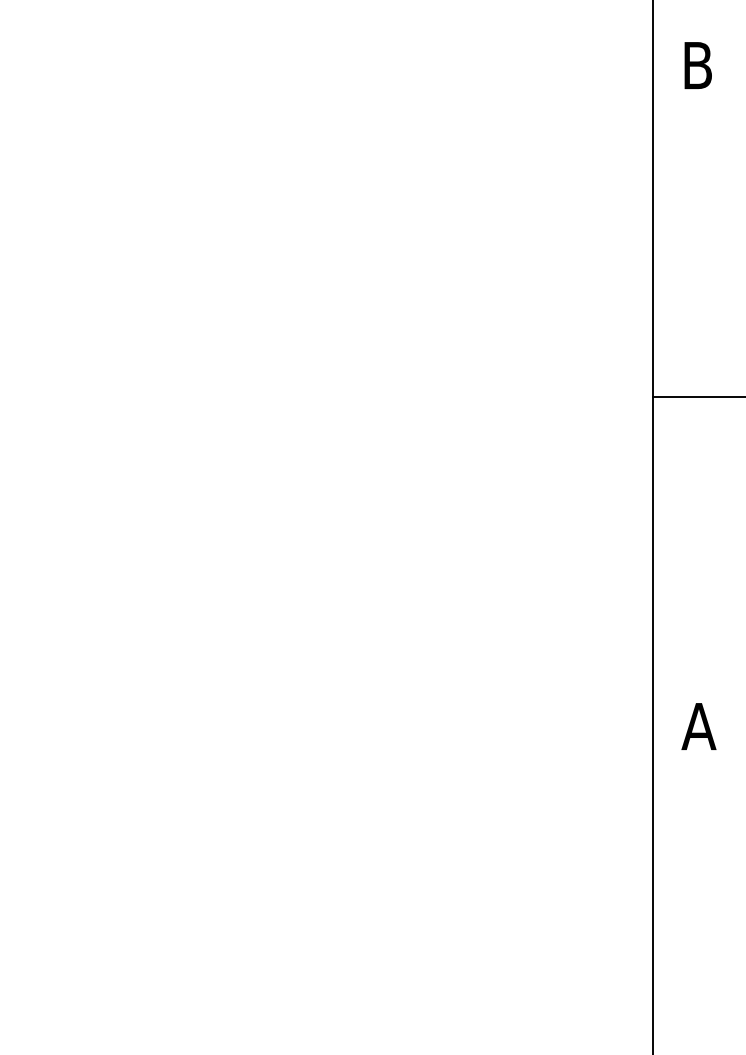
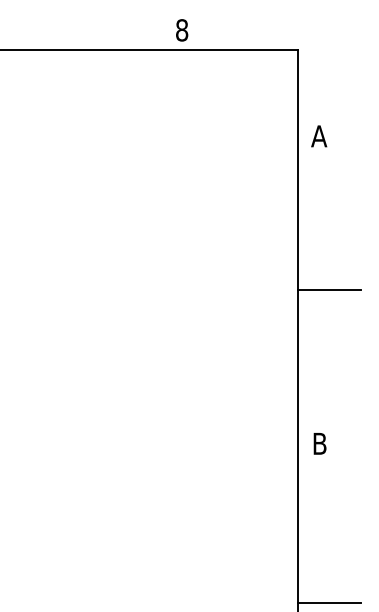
text: (698, 65) -> (319, 136), B -> A
text: (698, 725) -> (319, 443), A -> B

